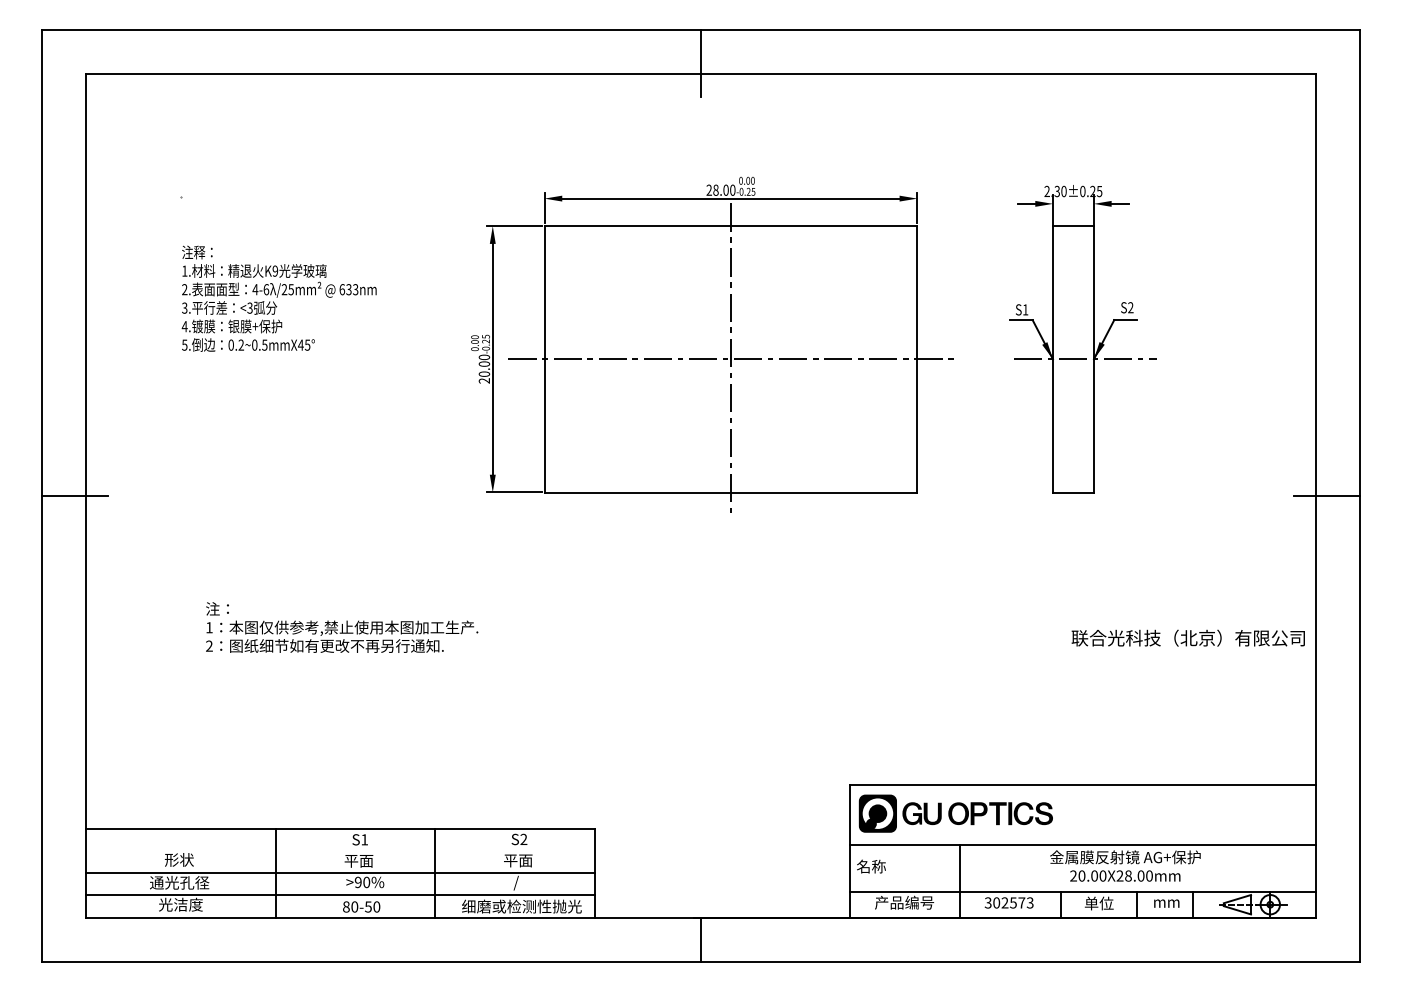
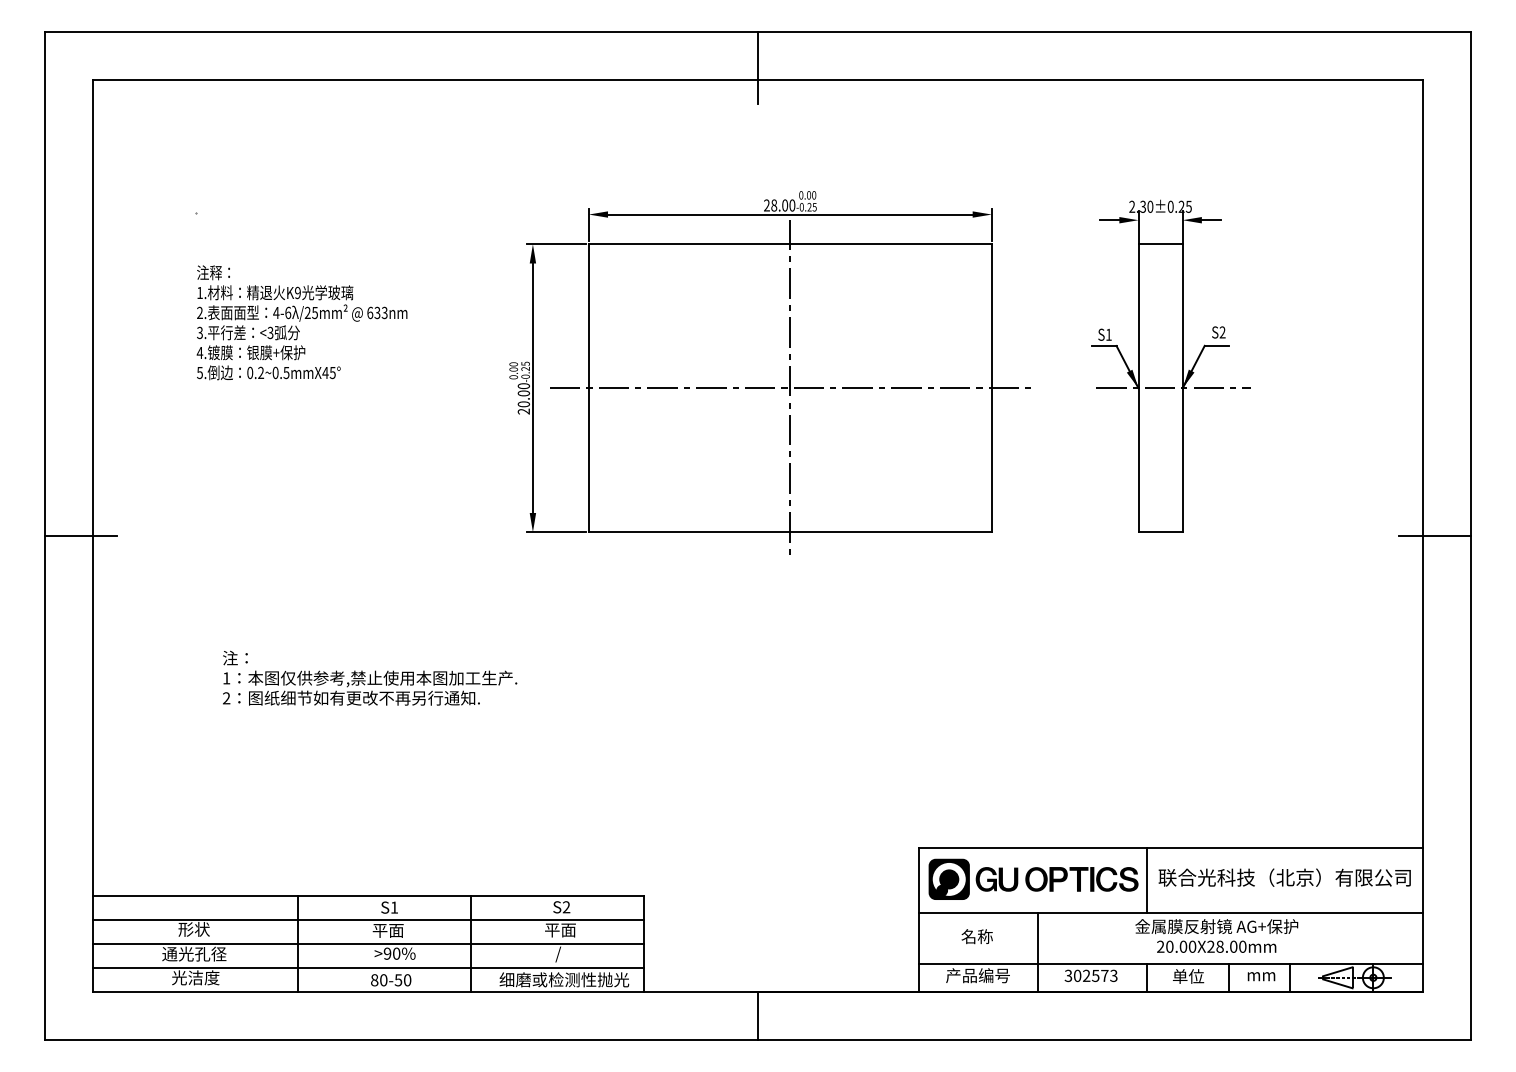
text: (1188, 638) -> (1284, 877), moved
line: (1061, 813) -> (1147, 879), added
line: (340, 850) -> (368, 919), added
text: (870, 866) -> (976, 936), moved

